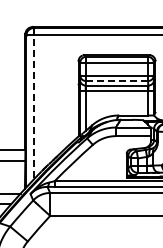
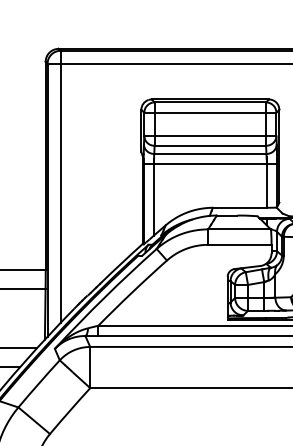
line: (116, 81) -> (209, 146), dashed -> solid
line: (33, 103) -> (60, 186), dashed -> solid

